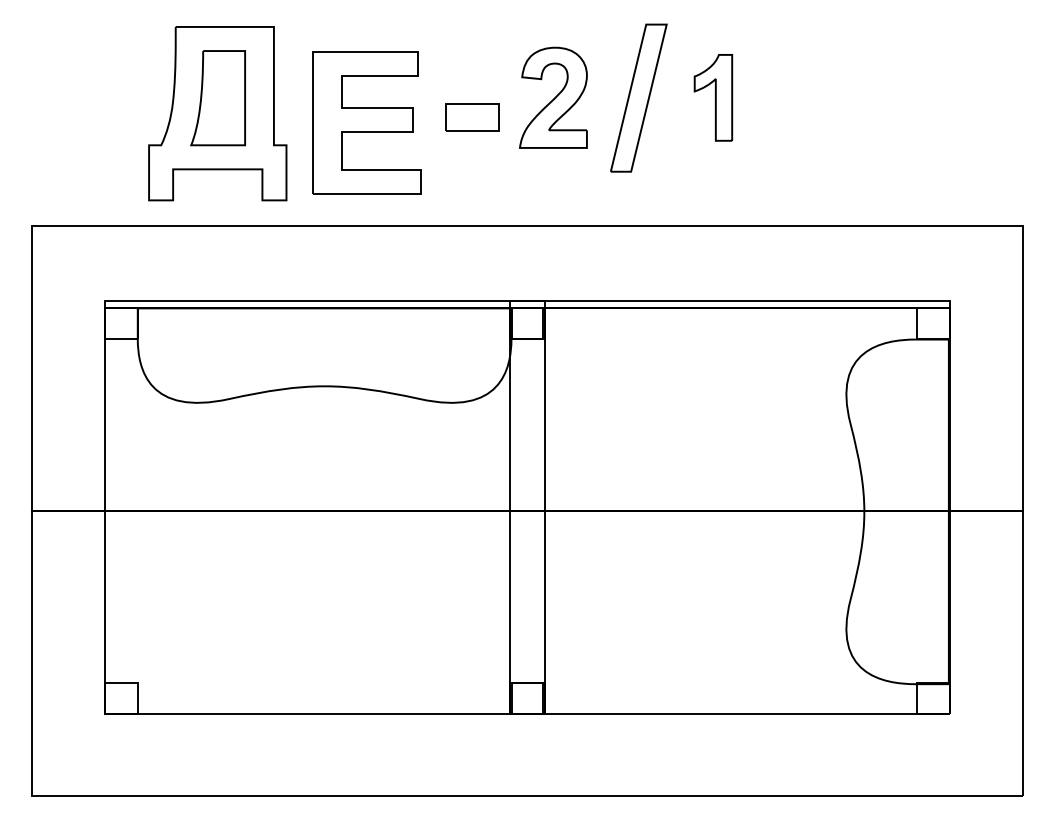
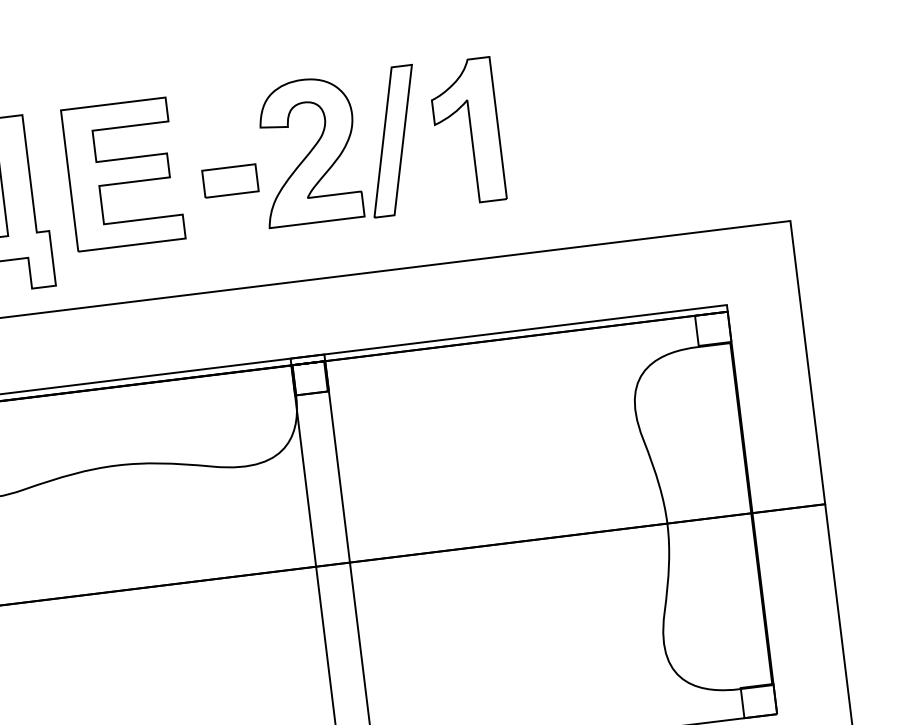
part: (553, 97) -> (308, 151), size x1.43
part: (713, 97) -> (467, 131), size x1.67
part: (366, 122) -> (122, 173), moved

